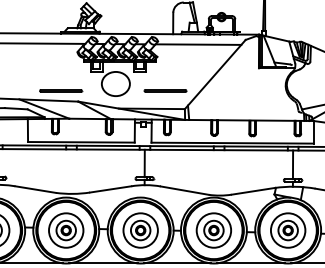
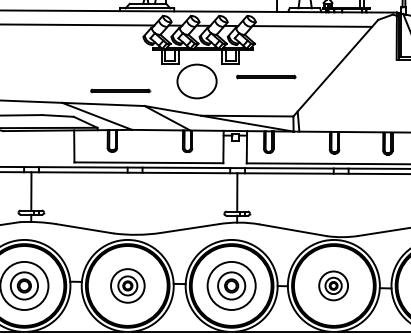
line: (165, 90) -> (266, 76), moved
part: (66, 230) -> (128, 285), size x0.7
part: (213, 230) -> (333, 285), size x0.6

